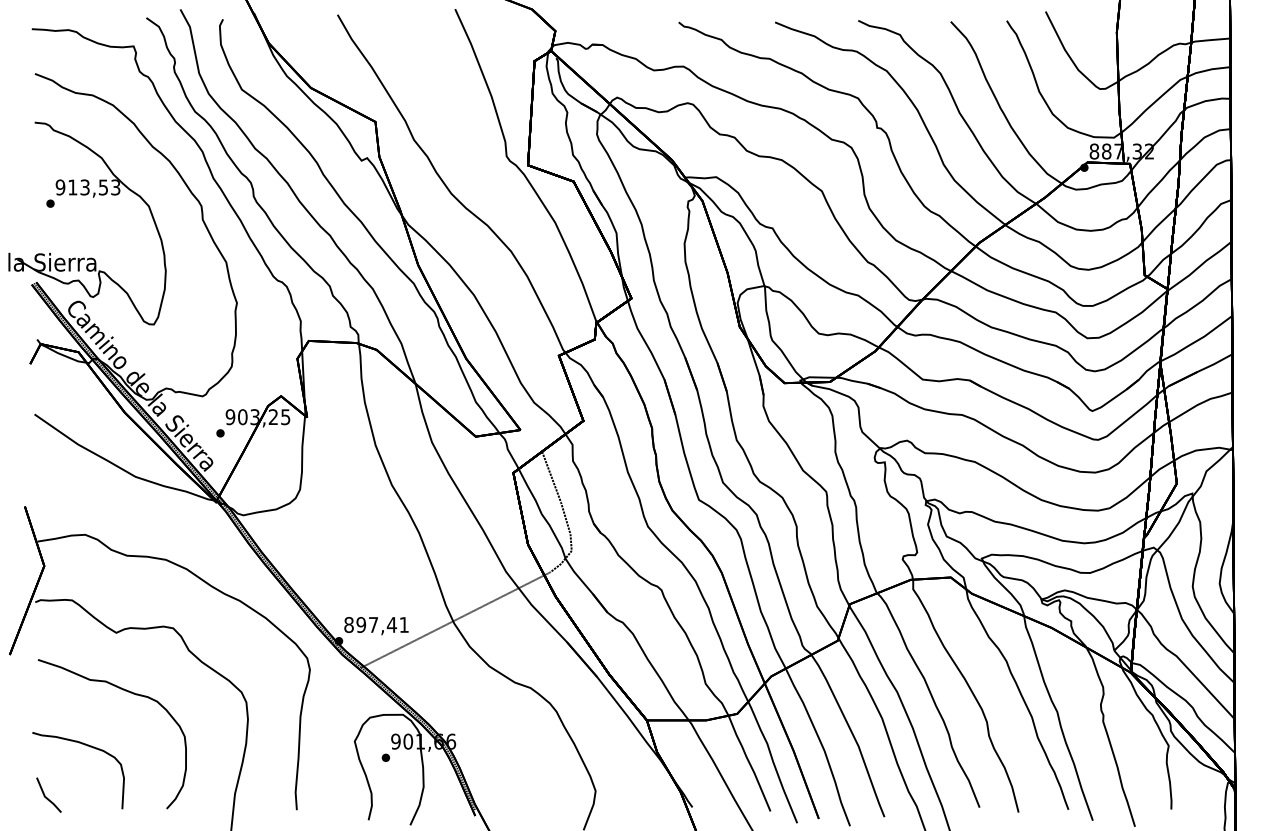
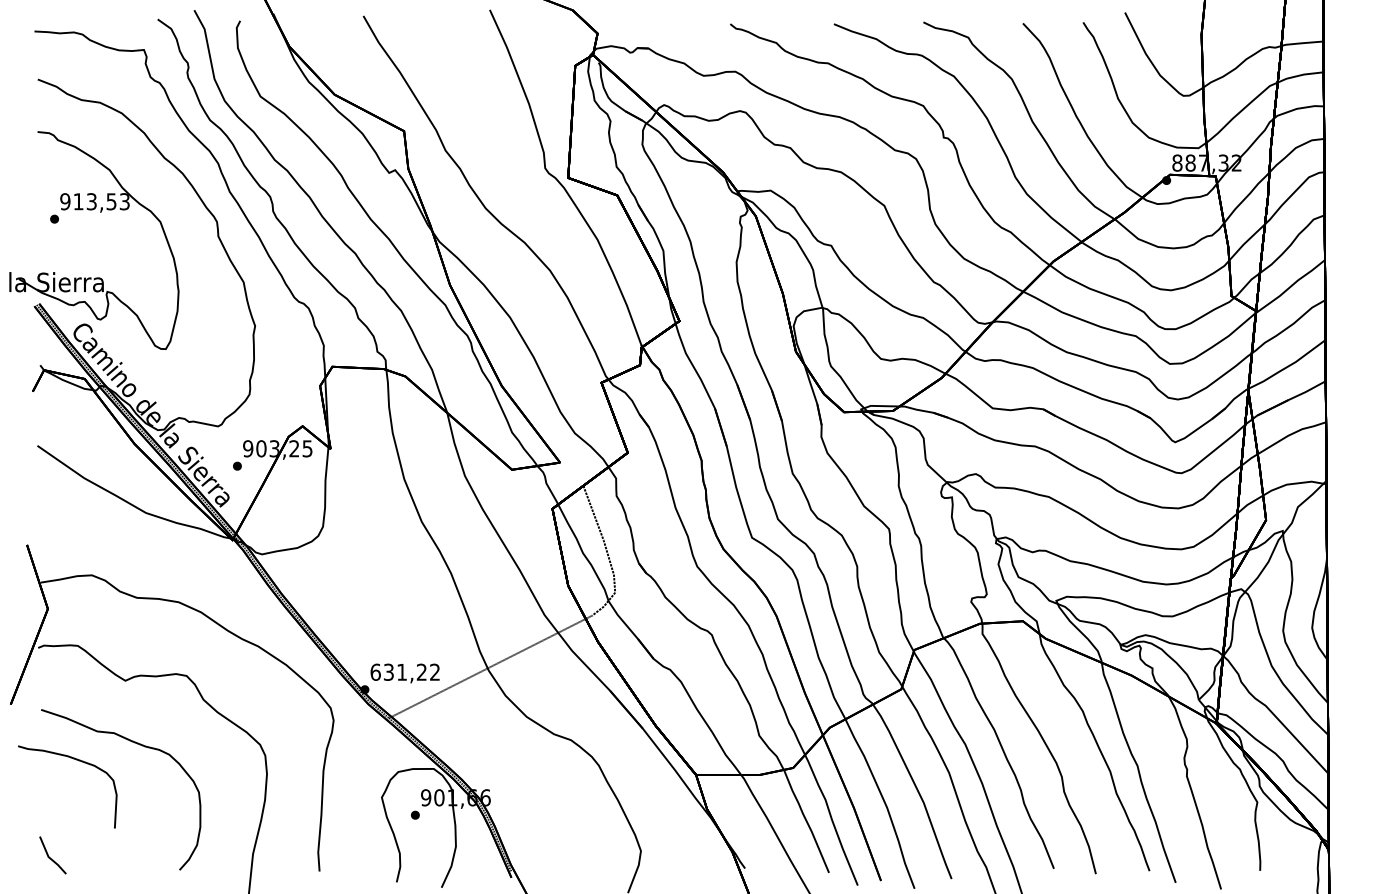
text: (375, 624) -> (404, 671), 897,41 -> 631,22
curve: (86, 746) -> (76, 760), moved

